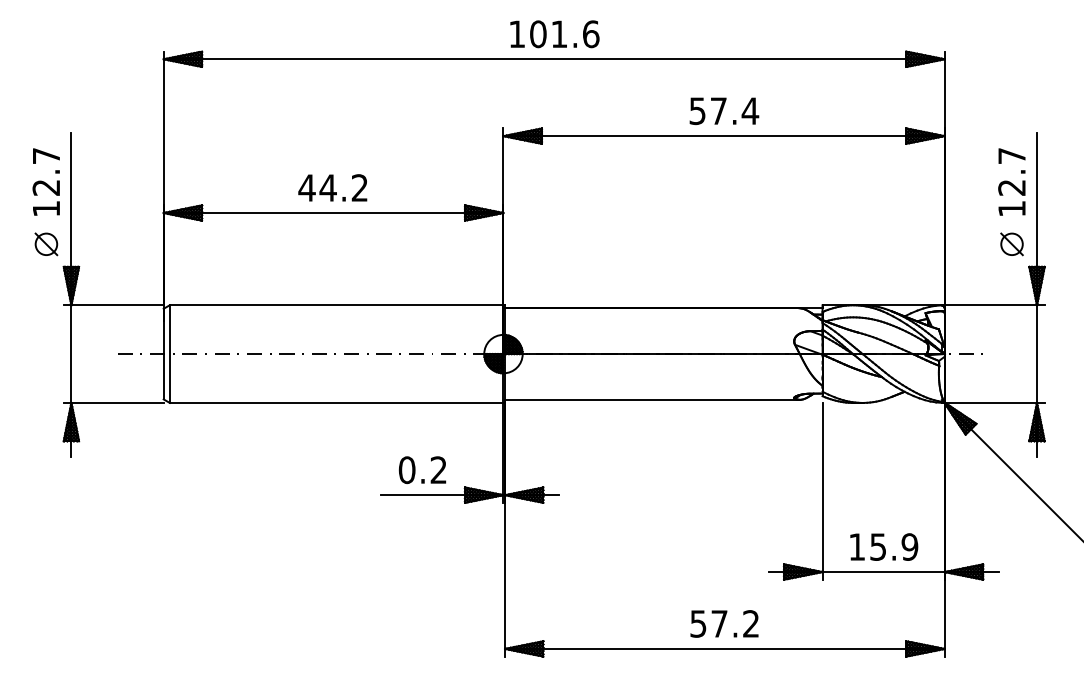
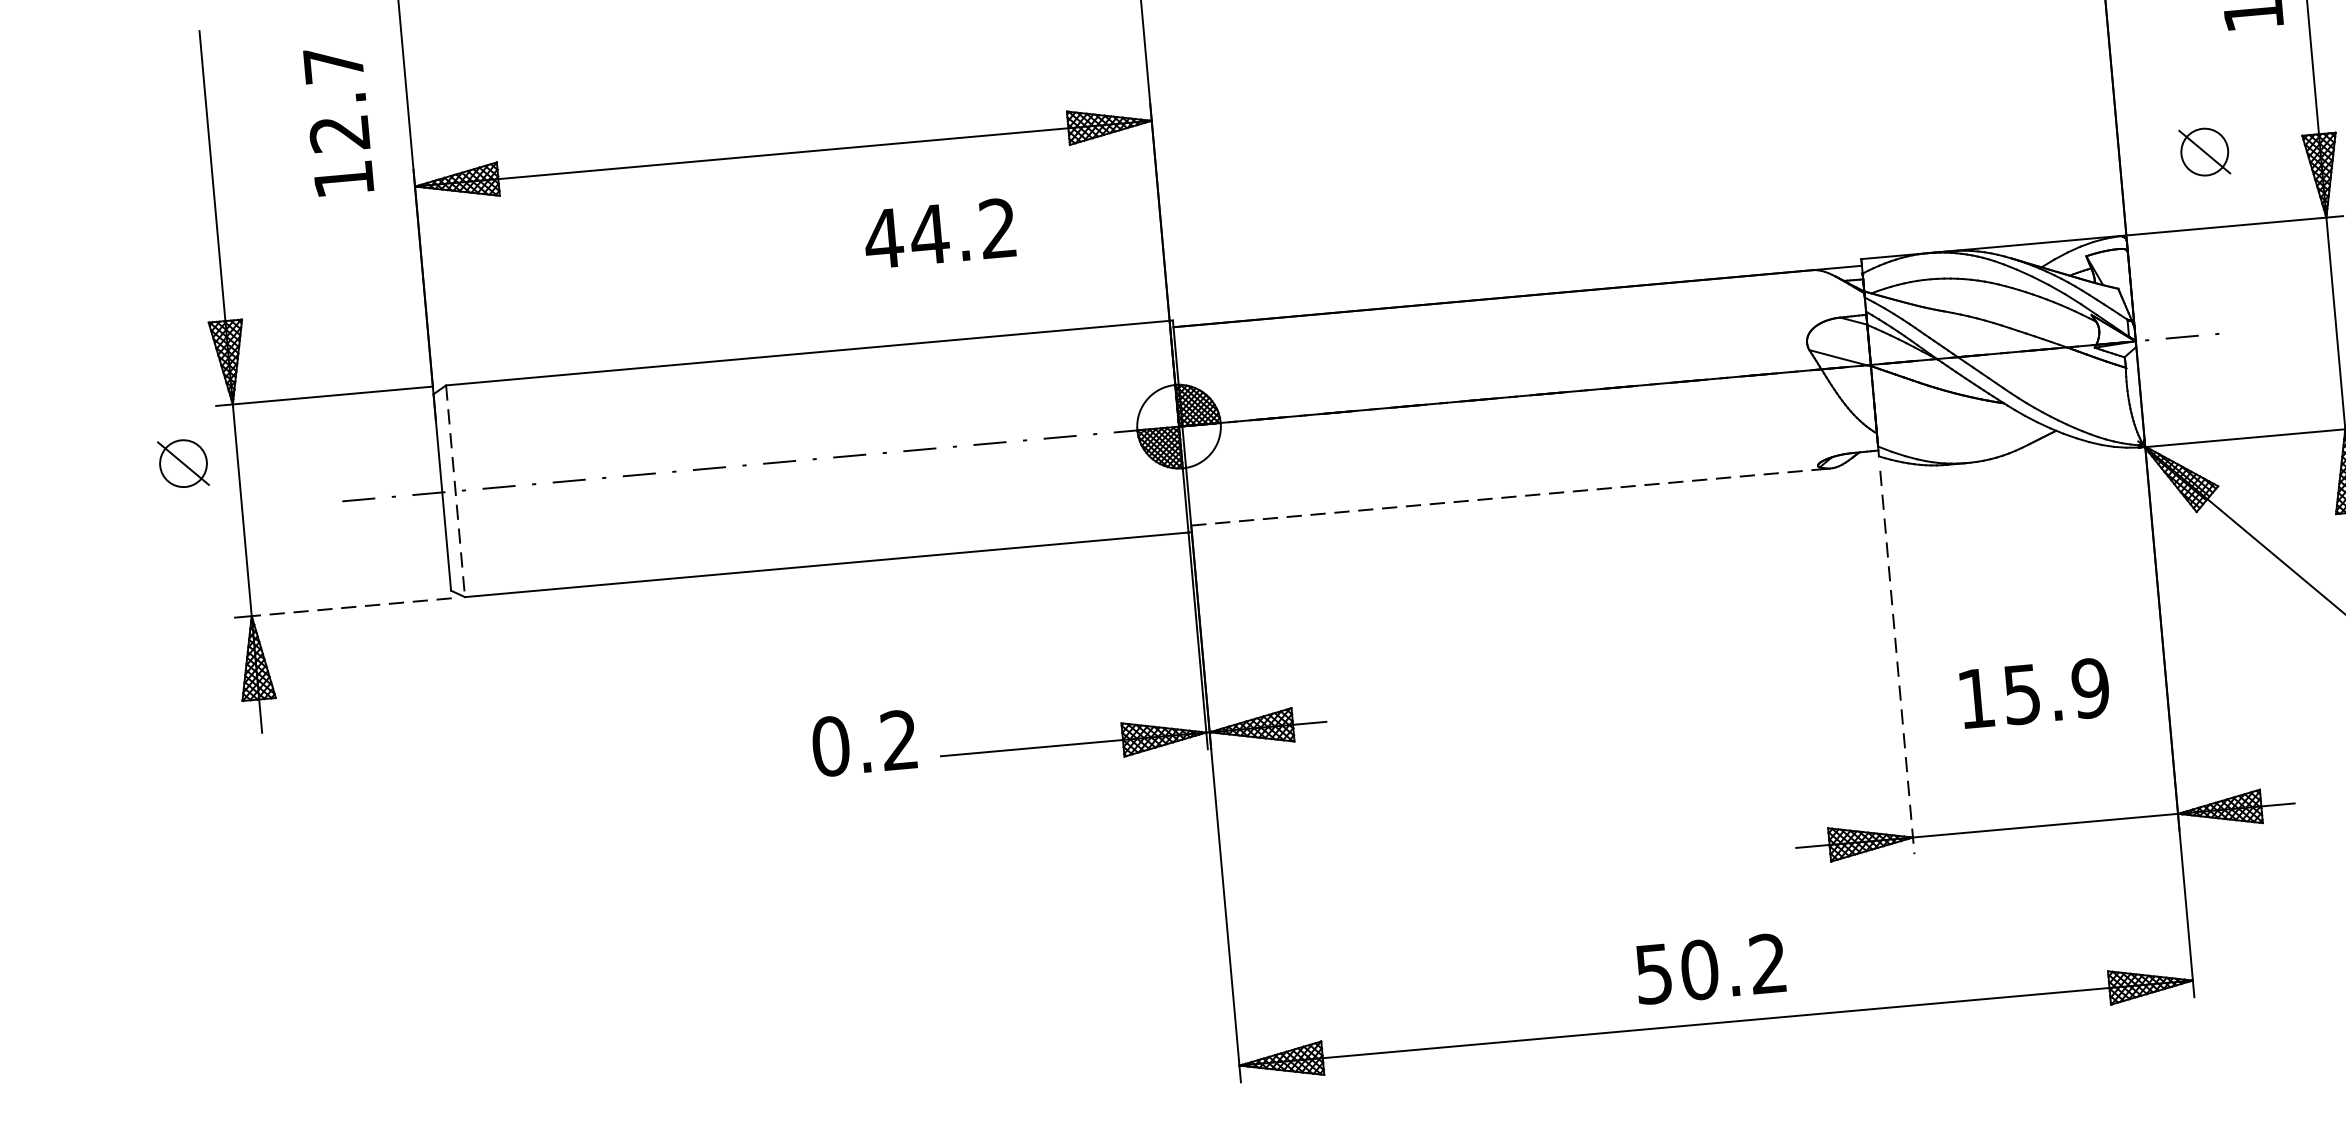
text: (45, 181) -> (336, 120), moved
text: (332, 187) -> (938, 232), moved
part: (46, 244) -> (183, 463), moved
part: (1011, 244) -> (2203, 152), moved
line: (169, 354) -> (454, 492), solid -> dashed
line: (652, 399) -> (1510, 496), solid -> dashed
line: (117, 402) -> (351, 606), solid -> dashed
text: (422, 470) -> (864, 744), moved
line: (822, 491) -> (1897, 662), solid -> dashed
text: (884, 546) -> (2035, 692), moved
text: (719, 623) -> (1699, 968), 57.2 -> 50.2

